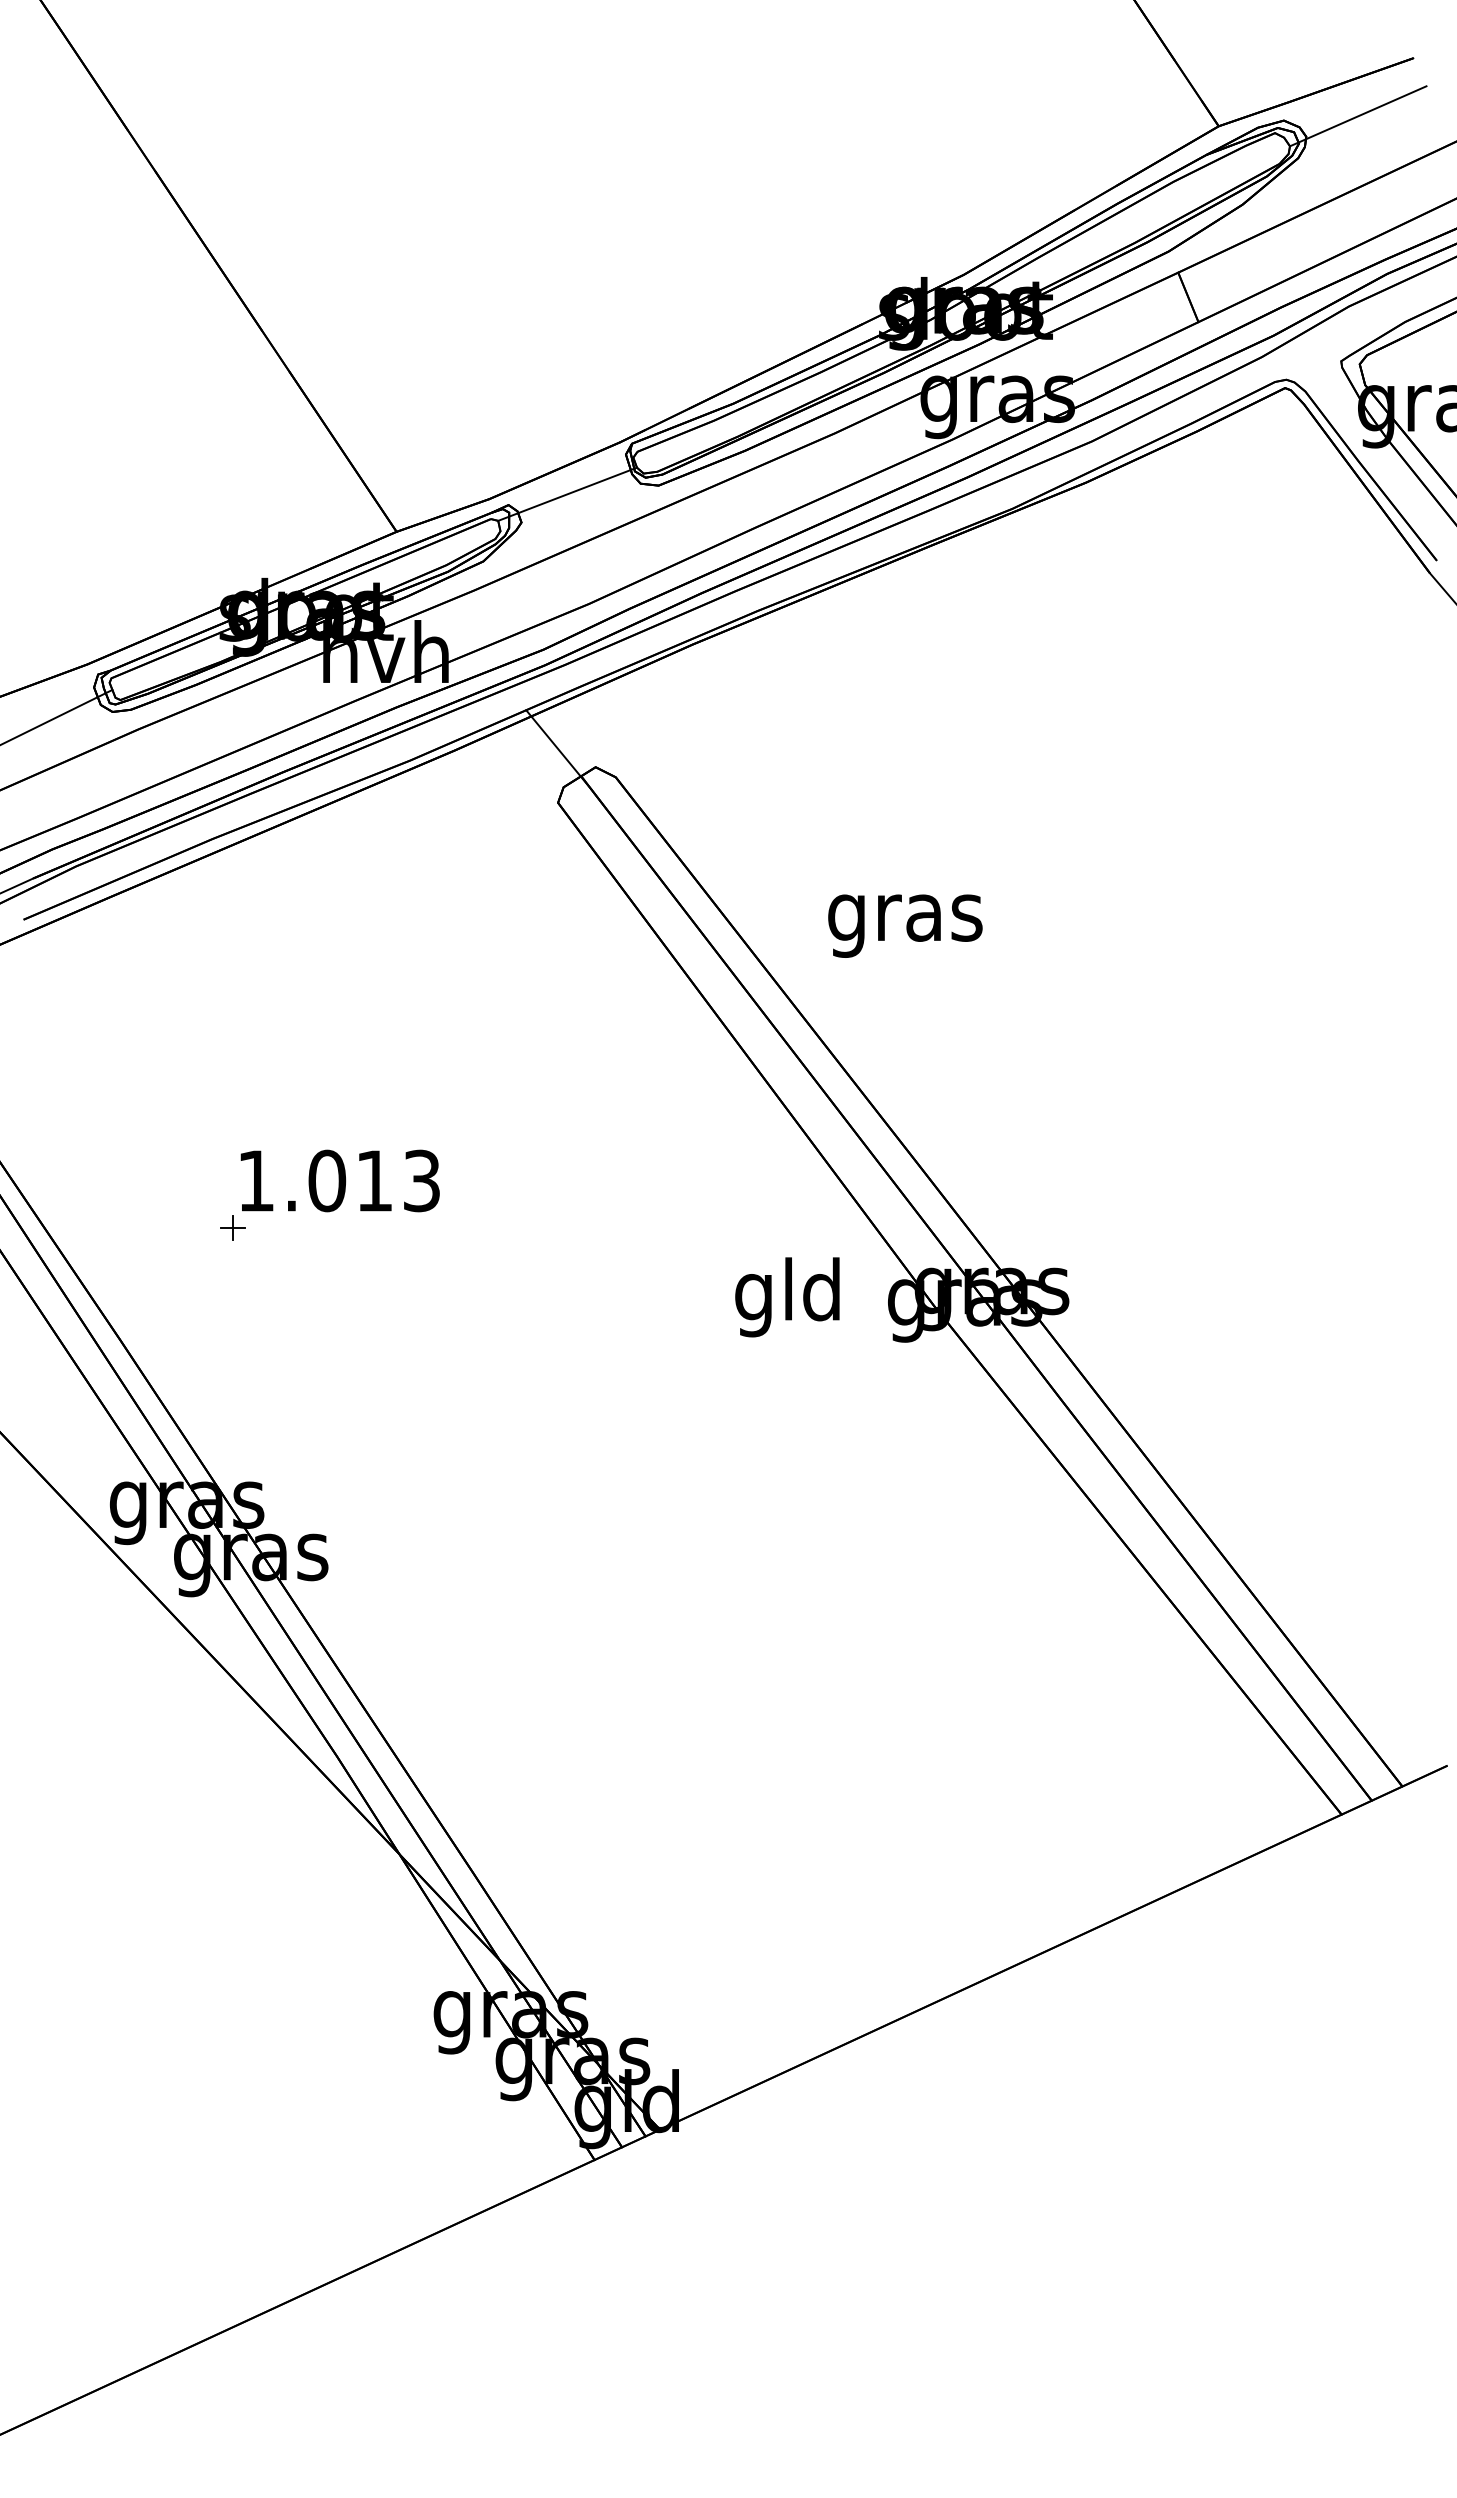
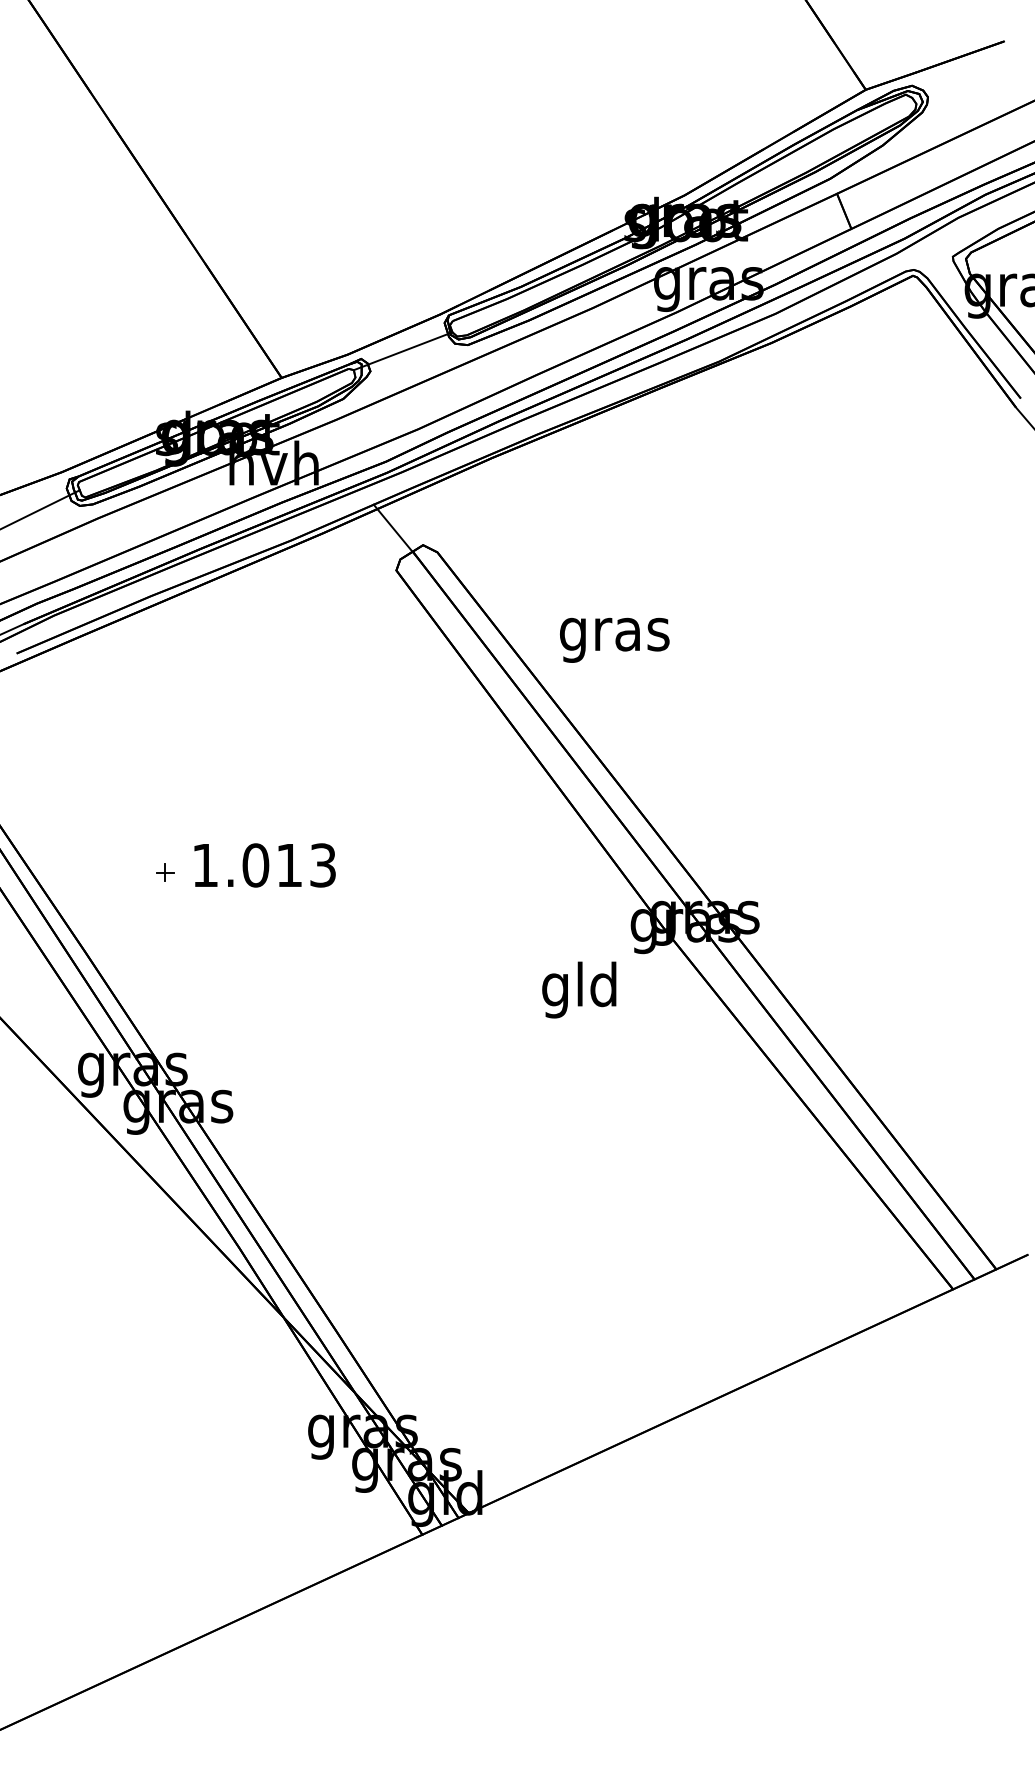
line: (1358, 116) -> (965, 82), removed
text: (905, 925) -> (614, 639), moved
text: (339, 1180) -> (264, 865), moved
text: (787, 1297) -> (579, 990), moved

